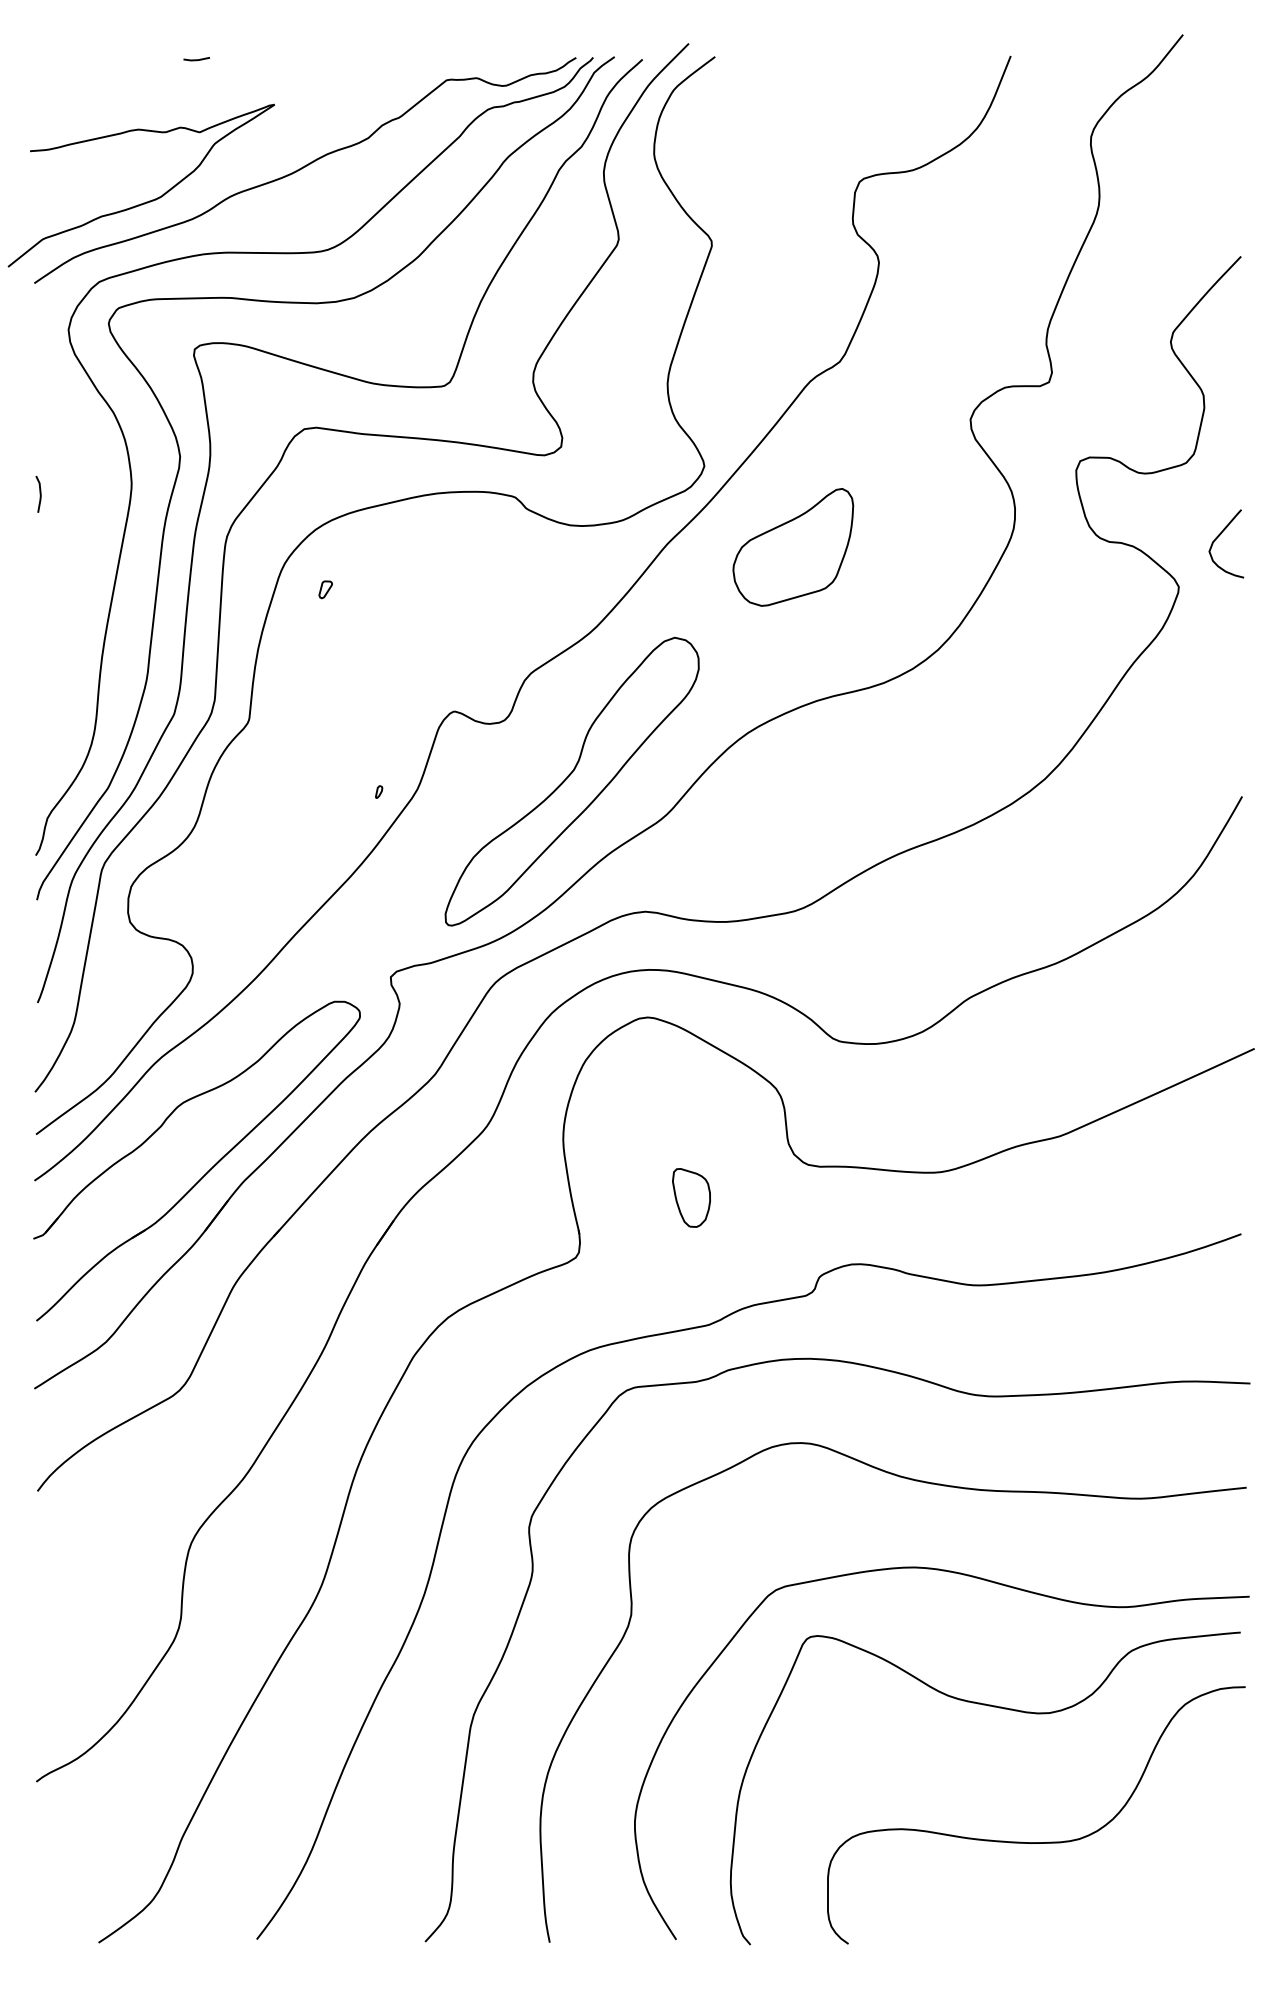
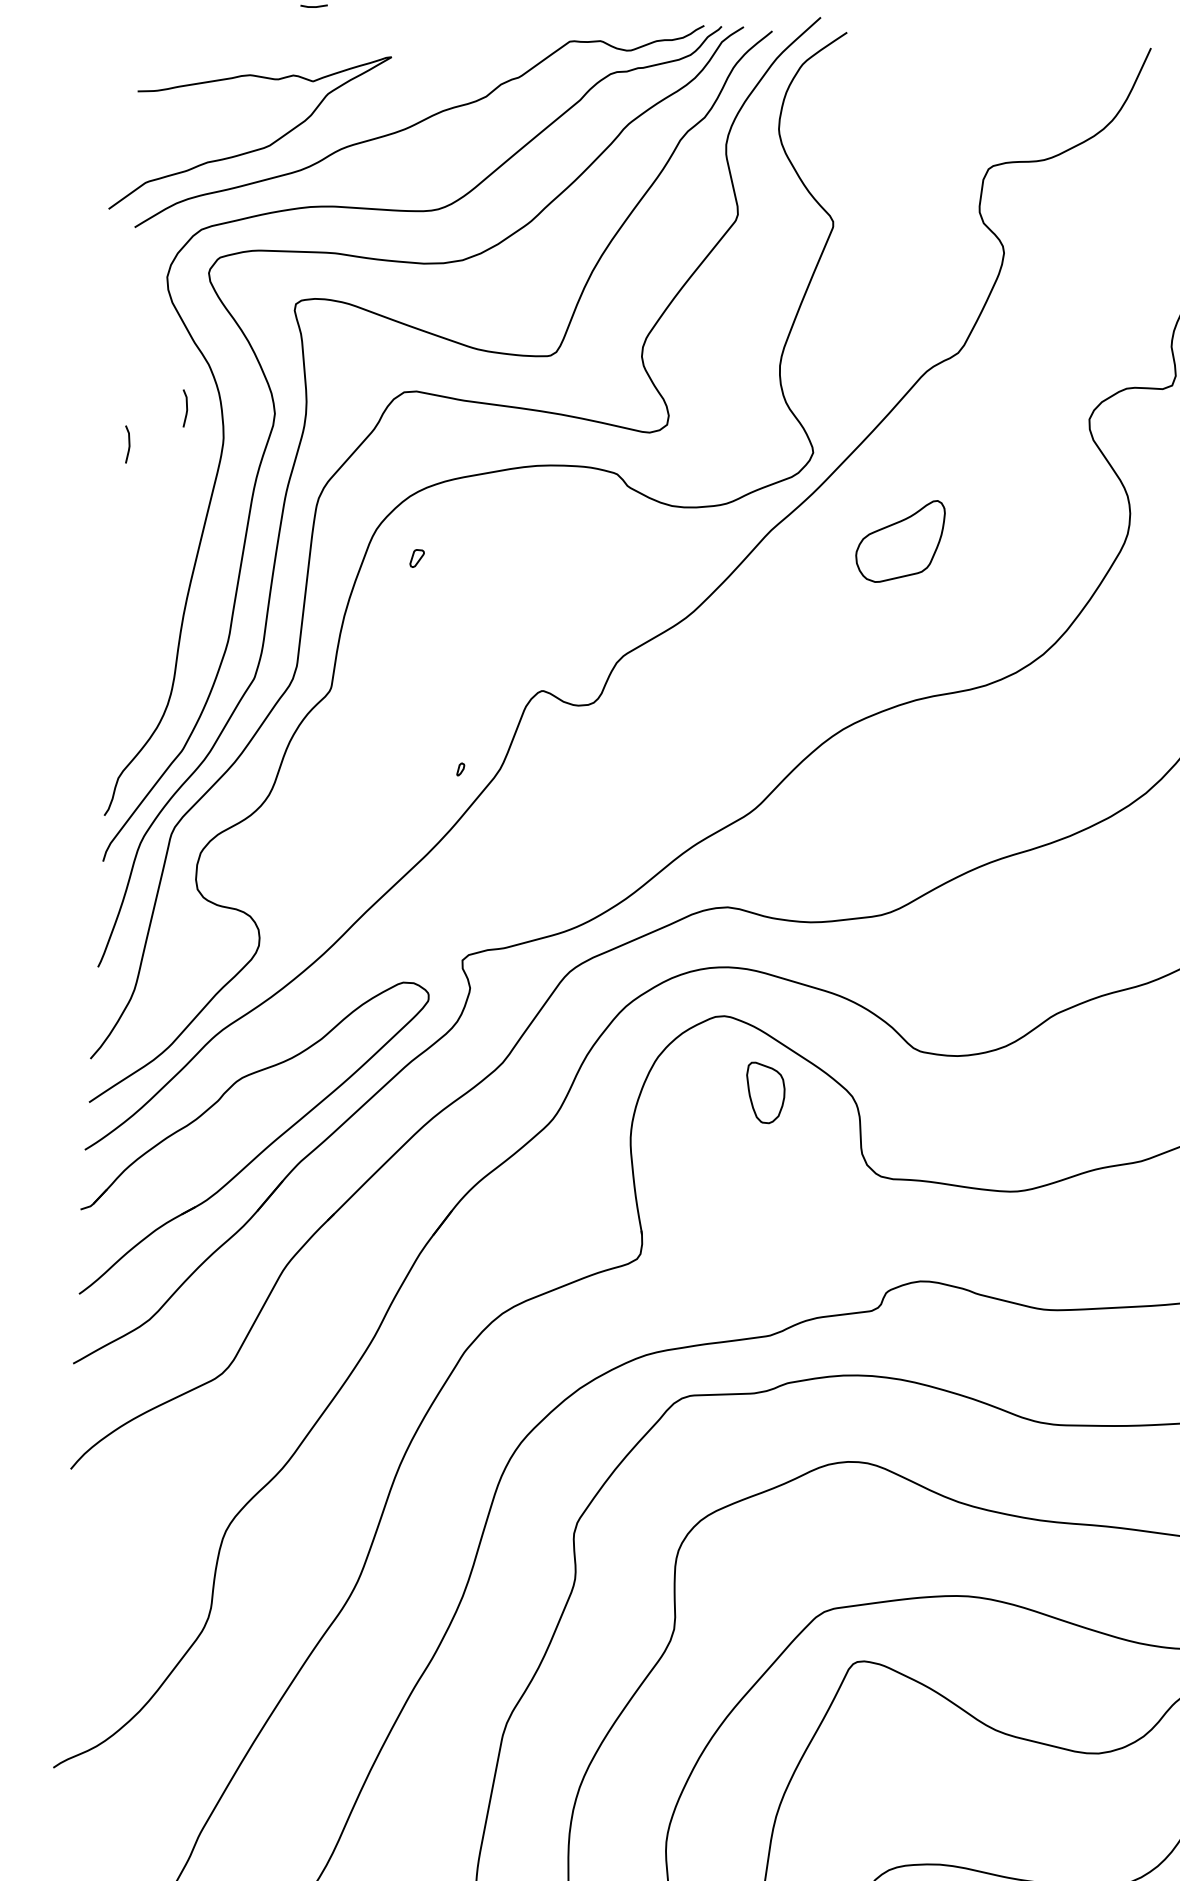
line: (93, 455) -> (185, 407), added
part: (793, 547) -> (900, 541), size x0.7
part: (571, 781) -> (659, 769), removed
part: (691, 1197) -> (765, 1092), moved

